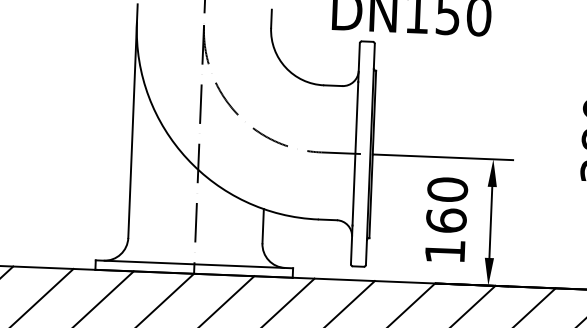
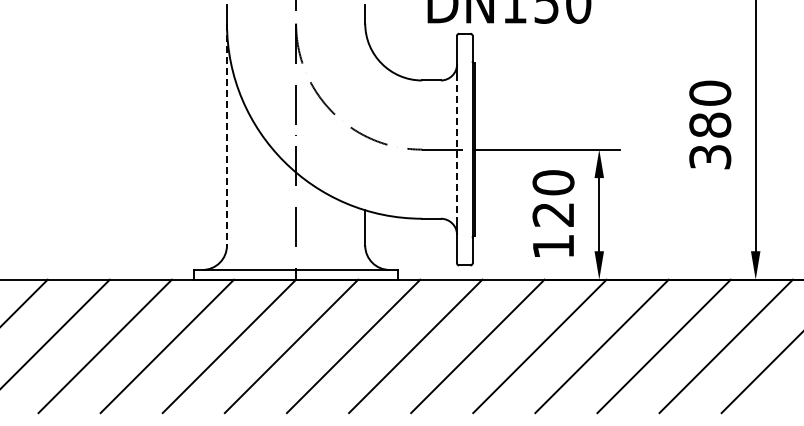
line: (132, 130) -> (226, 134), solid -> dashed
line: (355, 153) -> (457, 149), solid -> dashed
text: (446, 220) -> (553, 214), 160 -> 120

